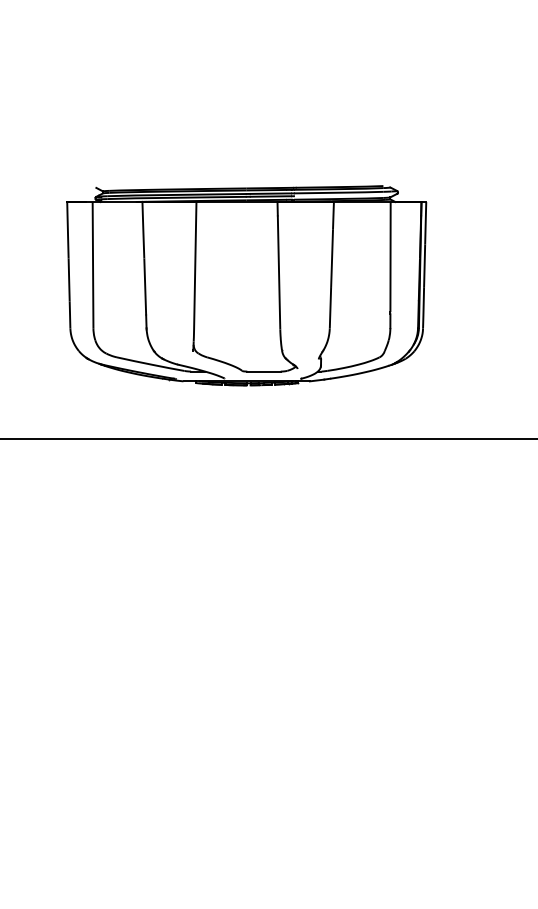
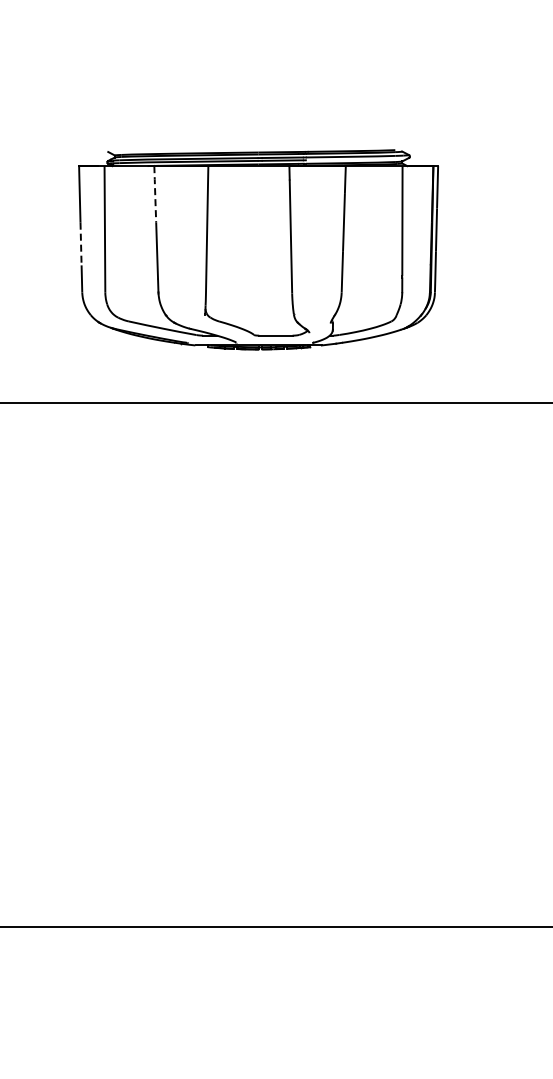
line: (143, 230) -> (155, 194), solid -> dashed
line: (69, 279) -> (81, 243), solid -> dashed

